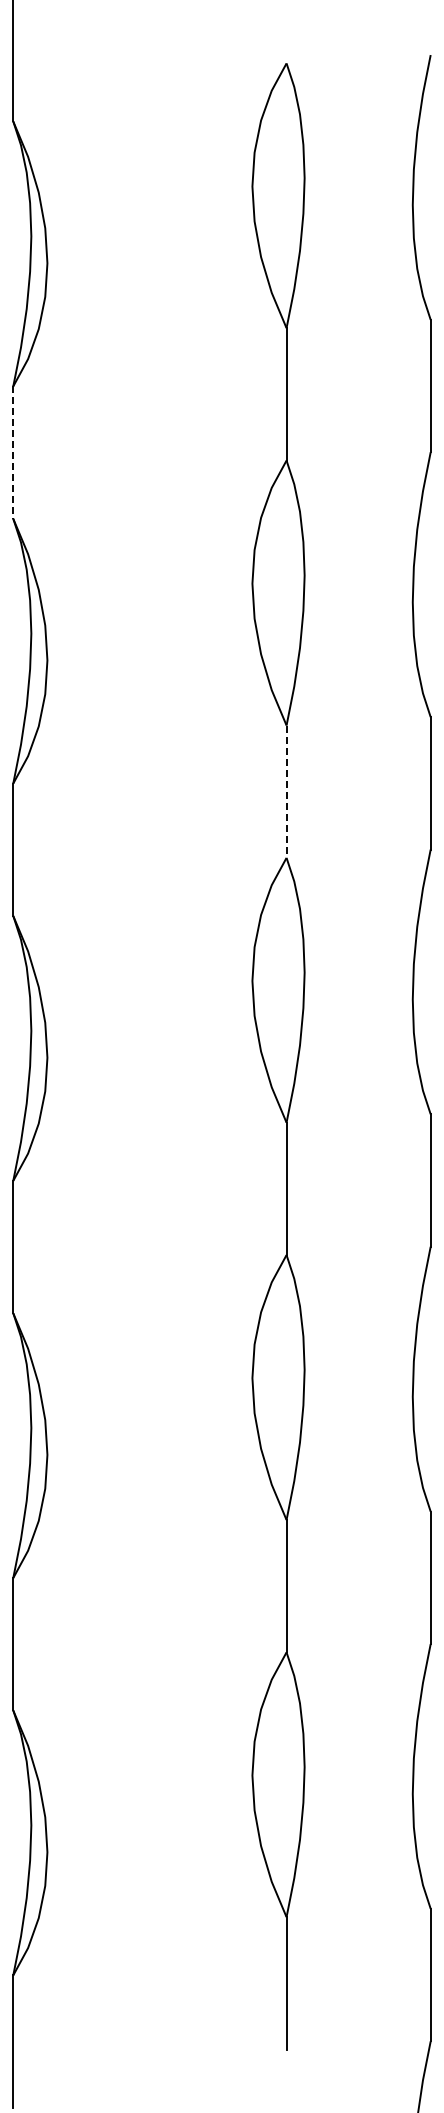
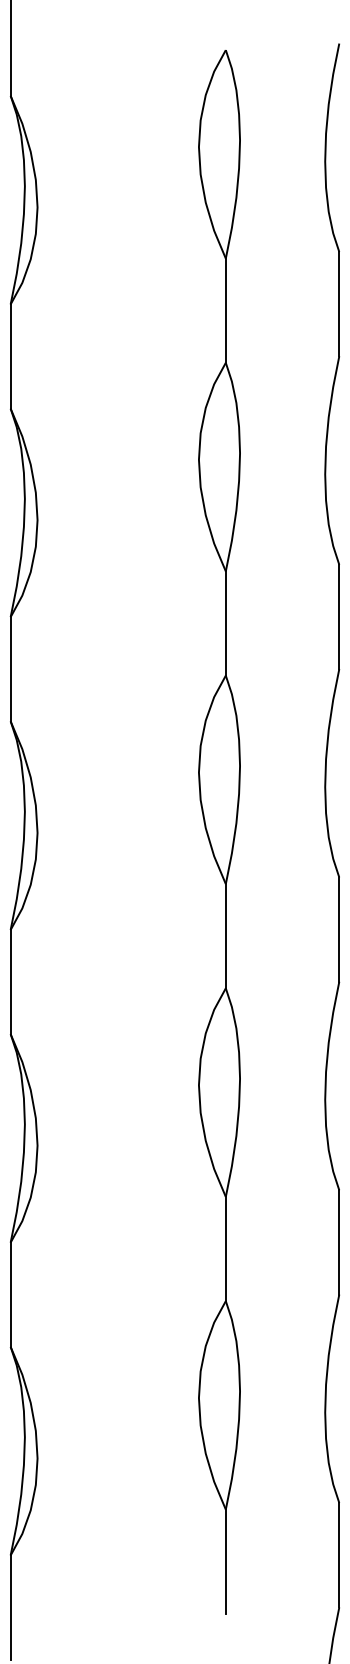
line: (13, 453) -> (10, 357), dashed -> solid
line: (286, 792) -> (225, 624), dashed -> solid

